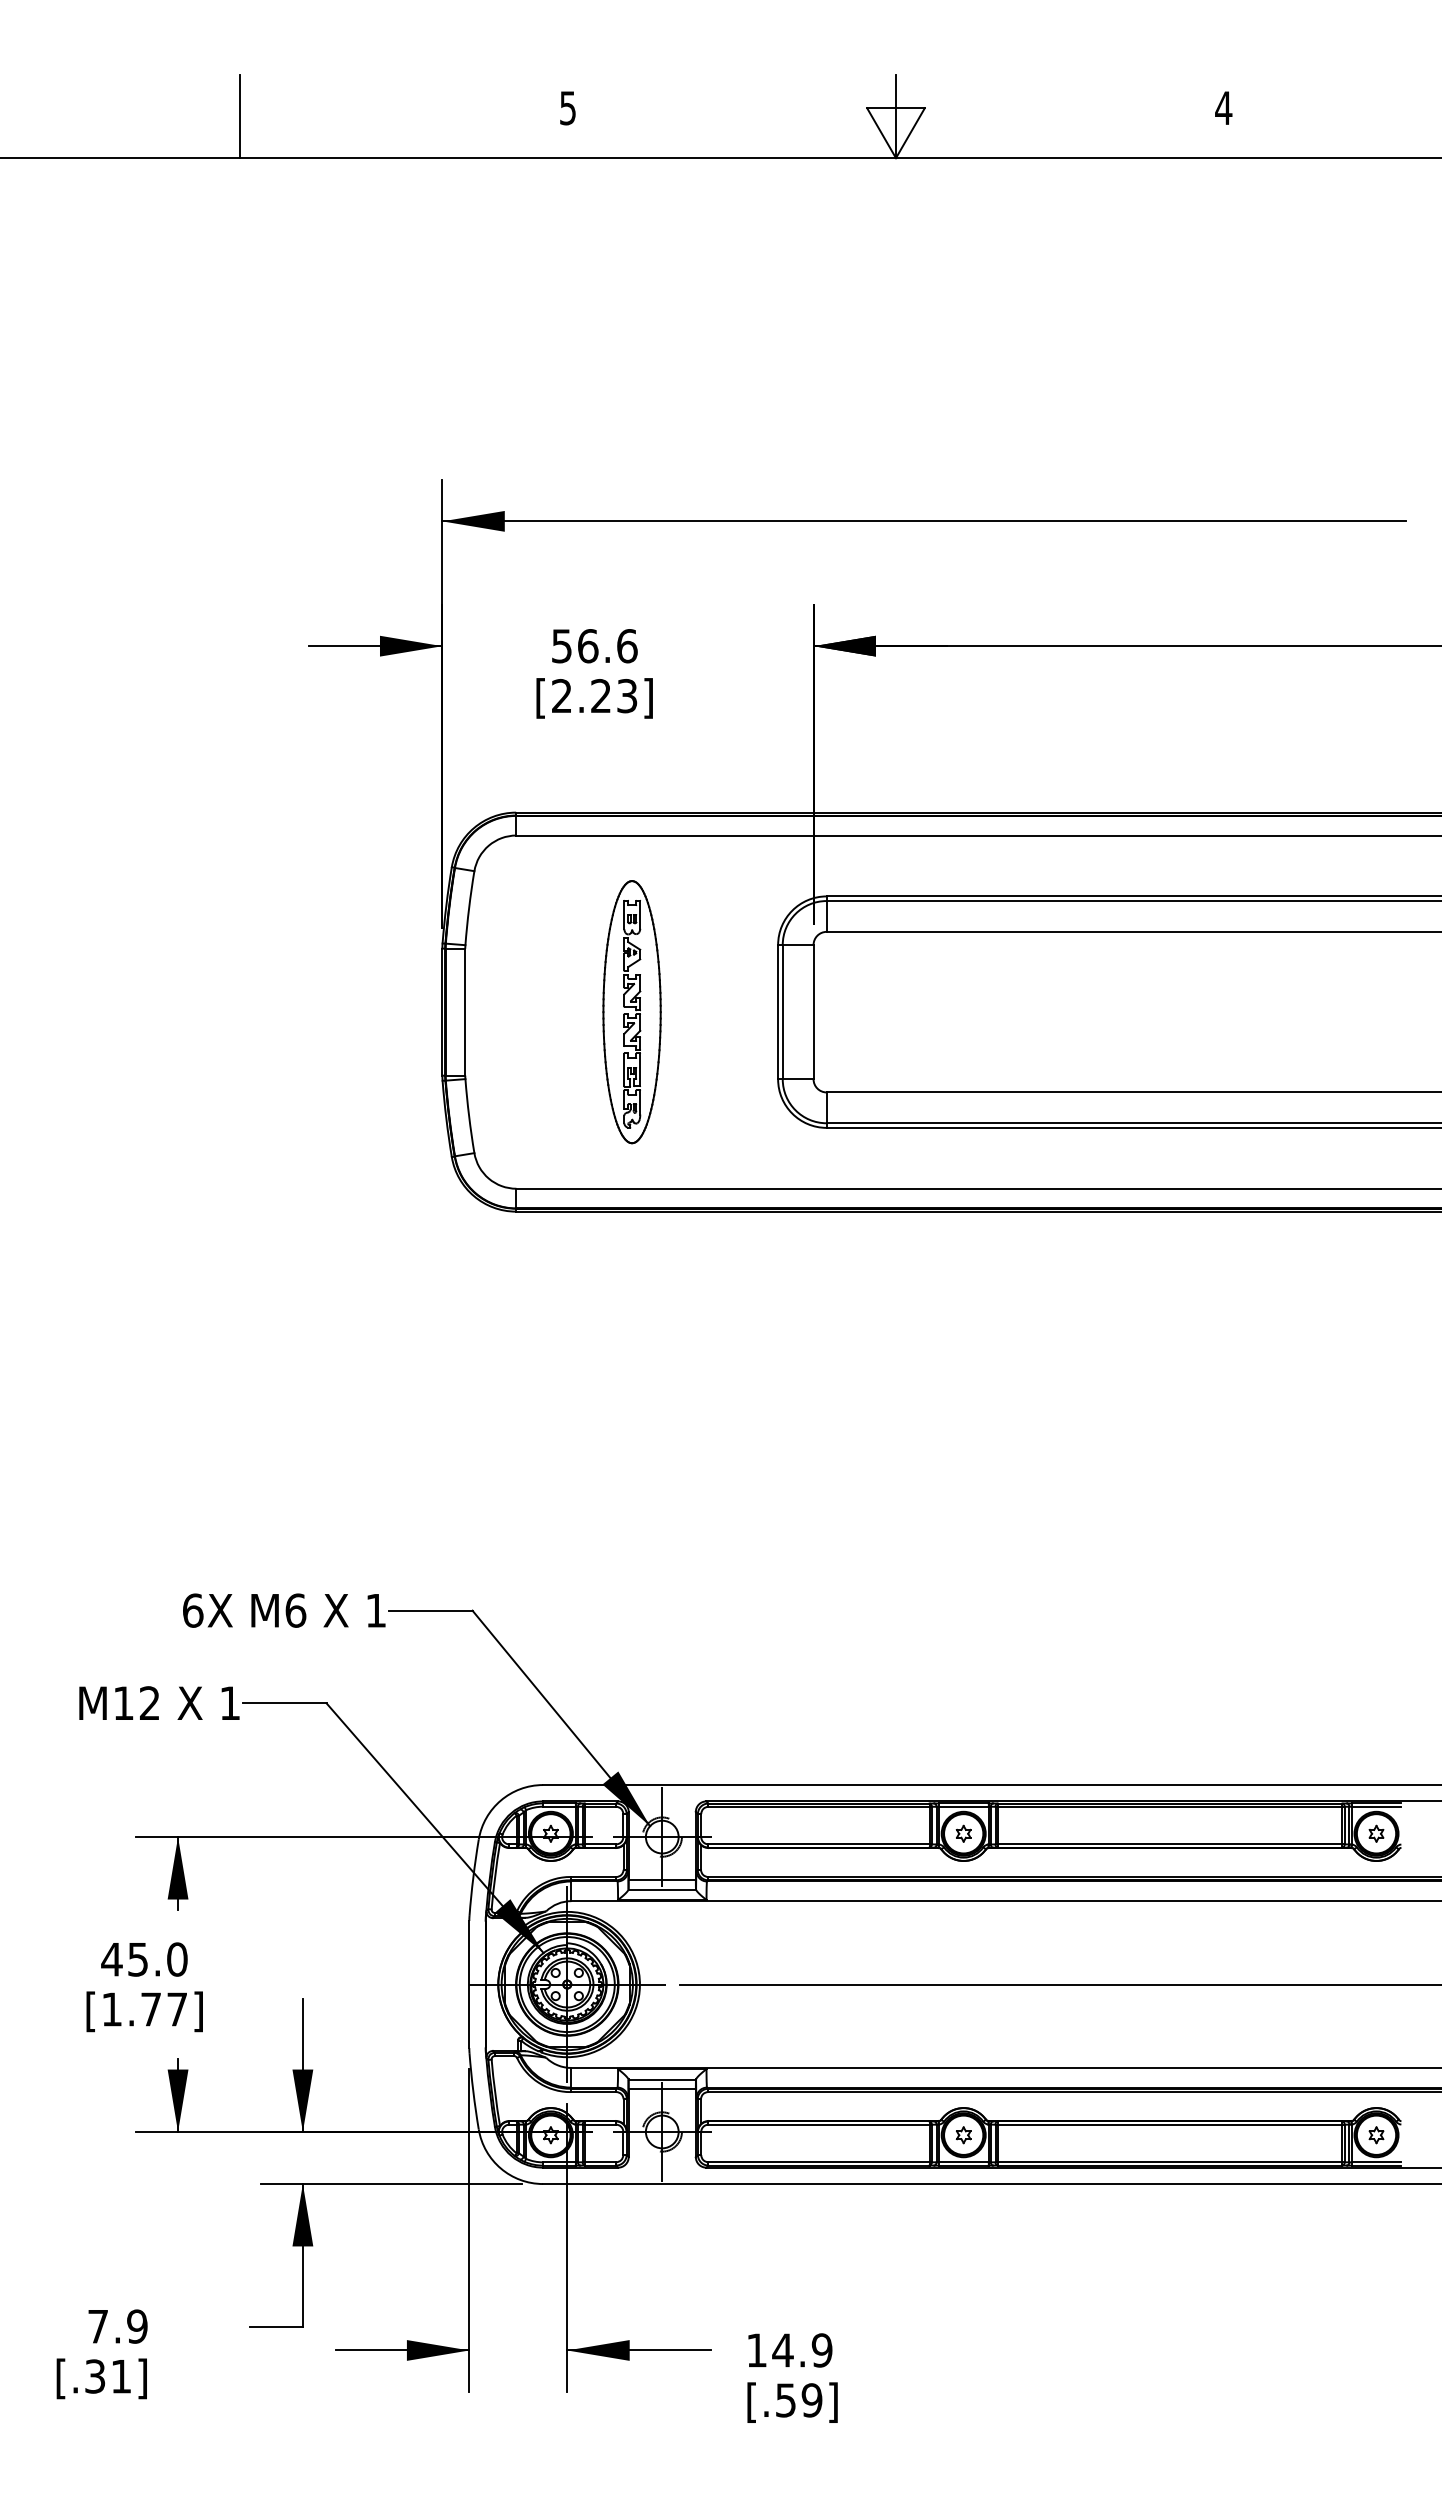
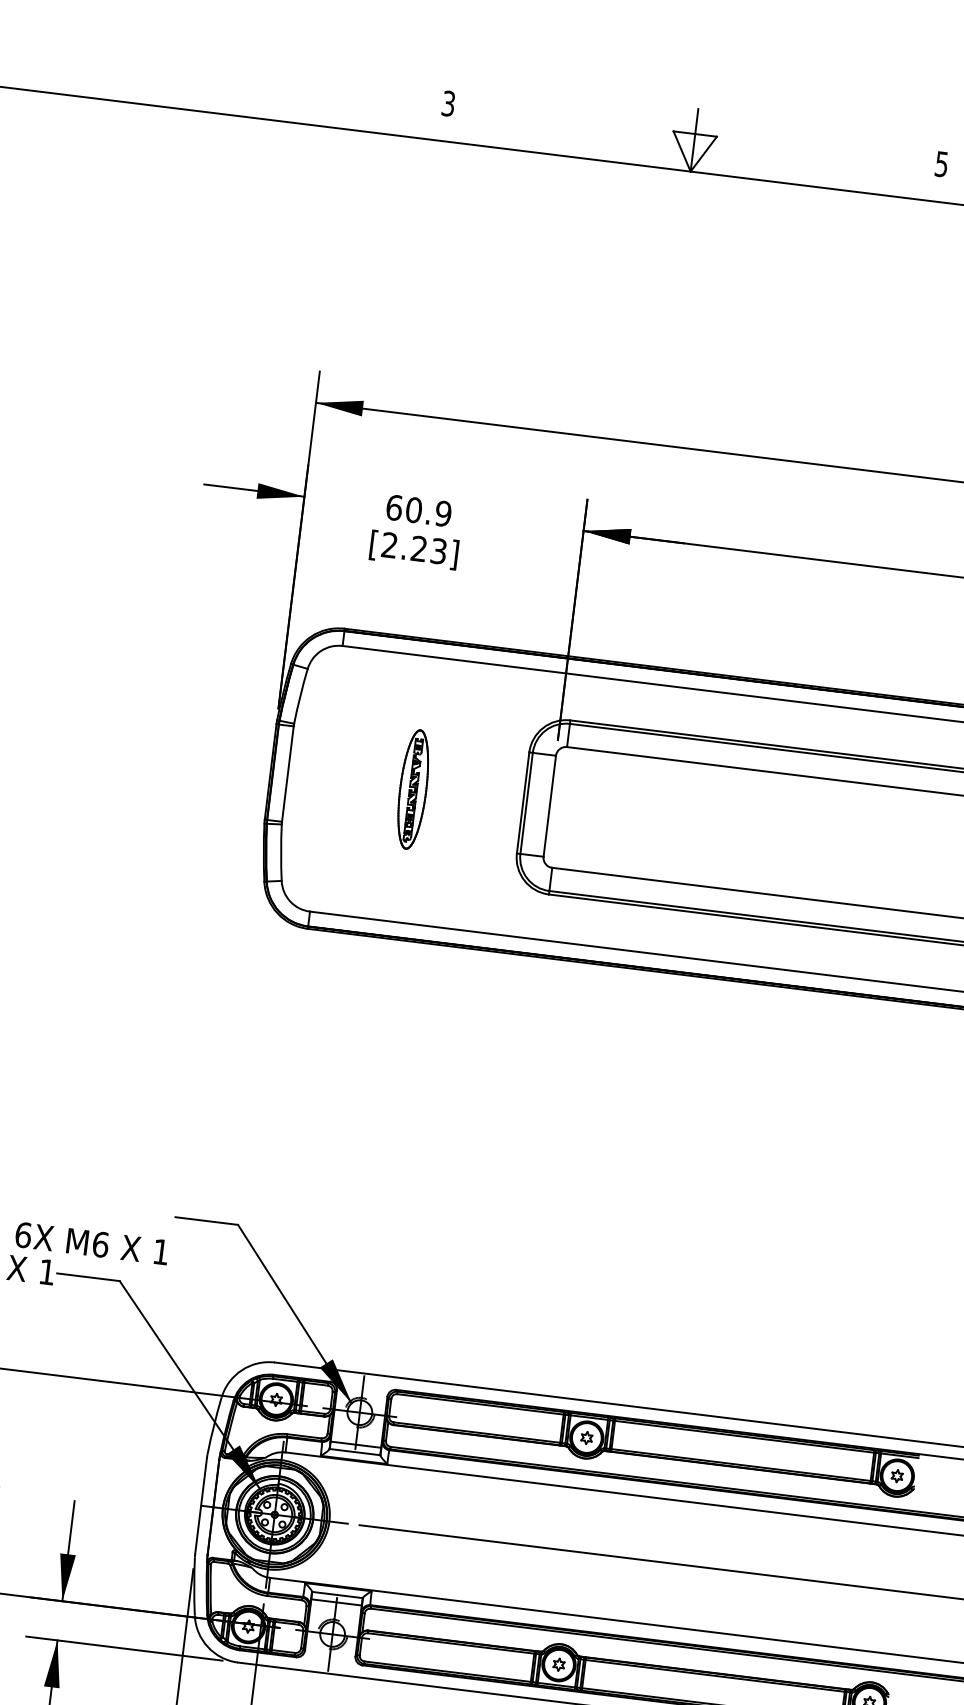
text: (567, 107) -> (448, 103), 5 -> 3
text: (1223, 108) -> (941, 164), 4 -> 5
line: (240, 116) -> (201, 79), removed
text: (594, 646) -> (418, 511), 56.6 -> 60.9
part: (631, 1012) -> (412, 789), size x0.6
text: (284, 1610) -> (92, 1243), moved

